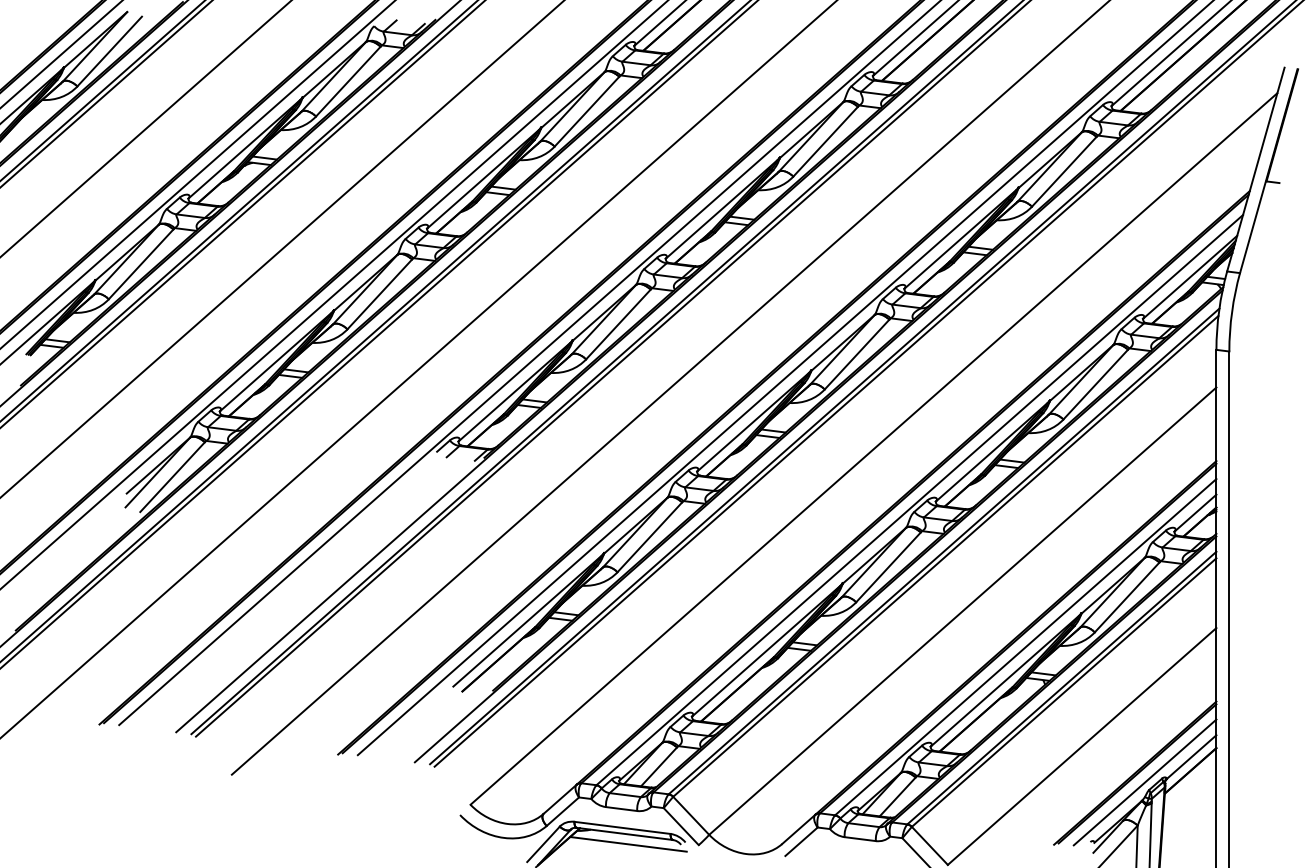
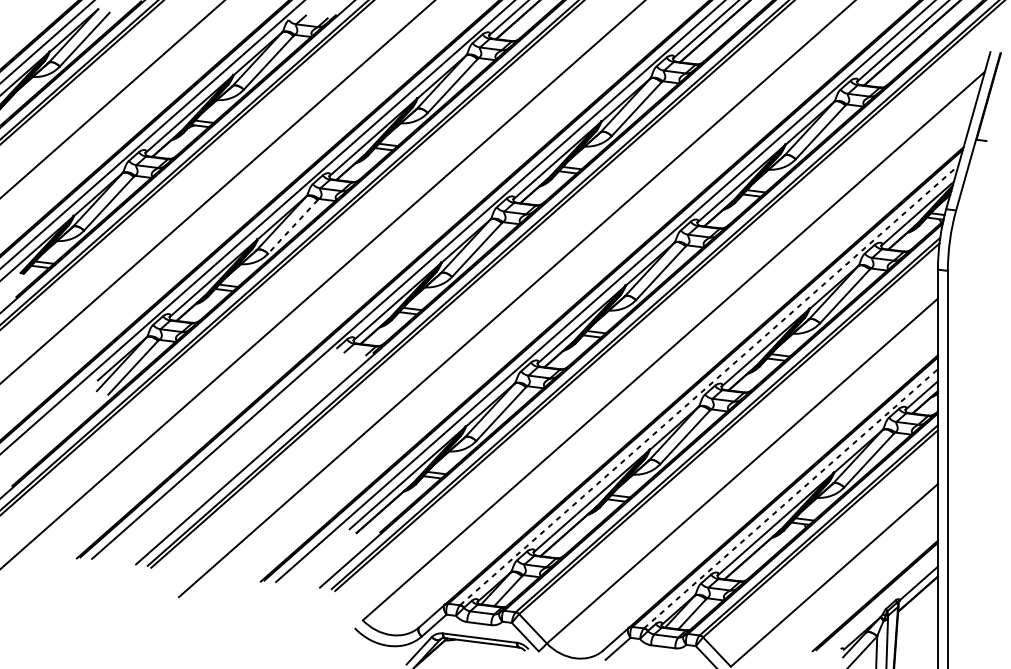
line: (379, 294) -> (292, 226), solid -> dashed
line: (920, 499) -> (709, 384), solid -> dashed
line: (1026, 646) -> (791, 498), solid -> dashed
line: (1144, 782) -> (882, 603), removed
line: (628, 844) -> (484, 650), removed

